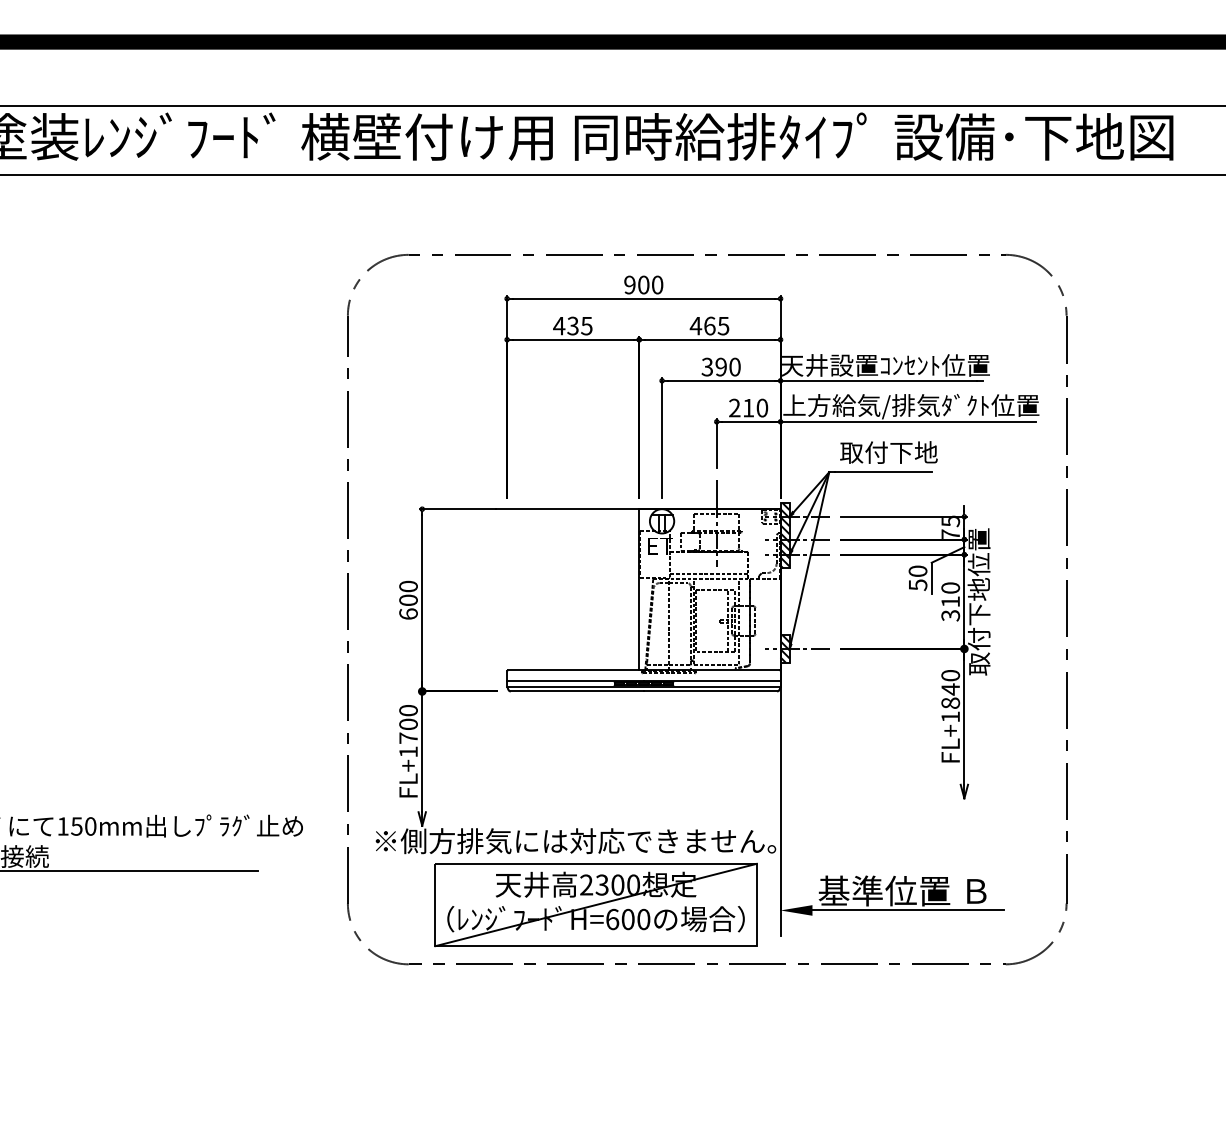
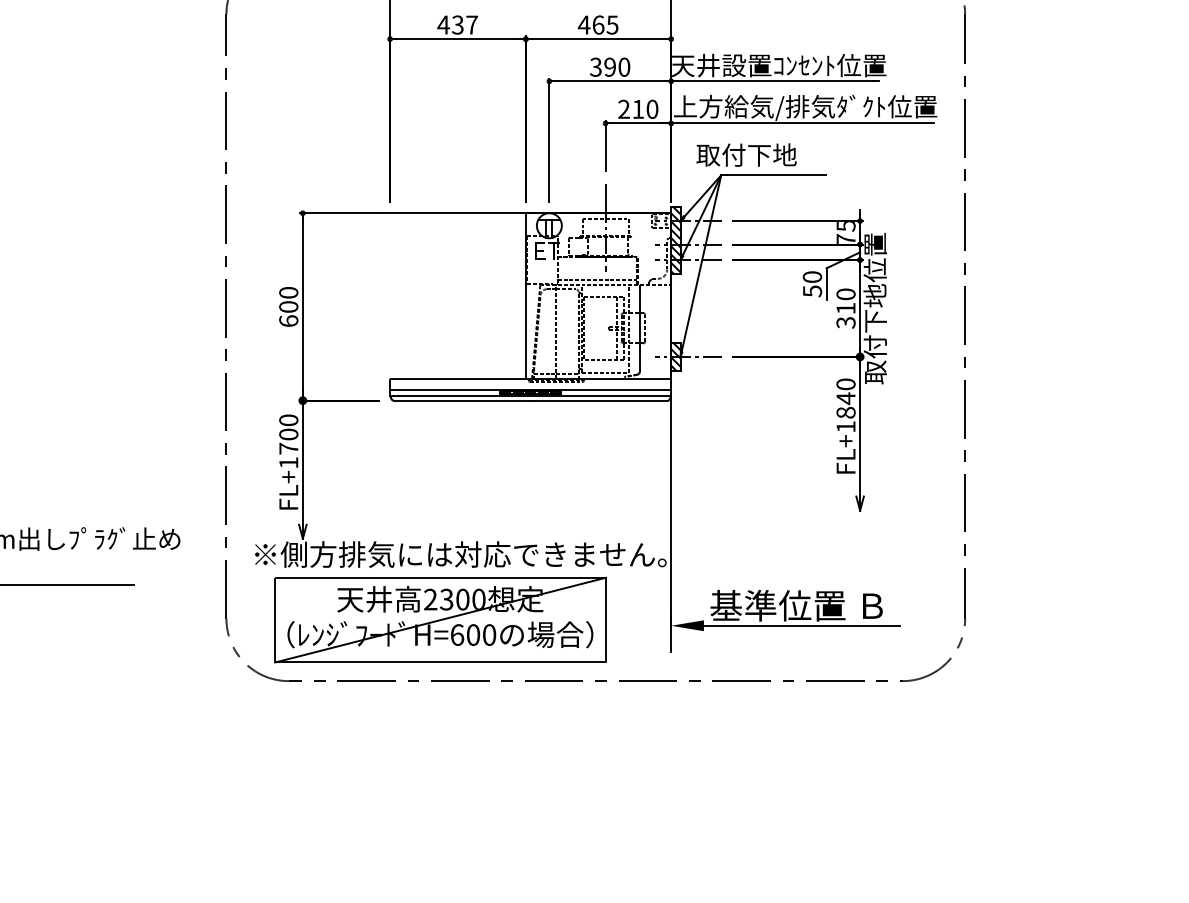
text: (586, 326) -> (471, 25), 435 -> 437
text: (888, 452) -> (746, 155), moved
part: (595, 904) -> (439, 619), moved

